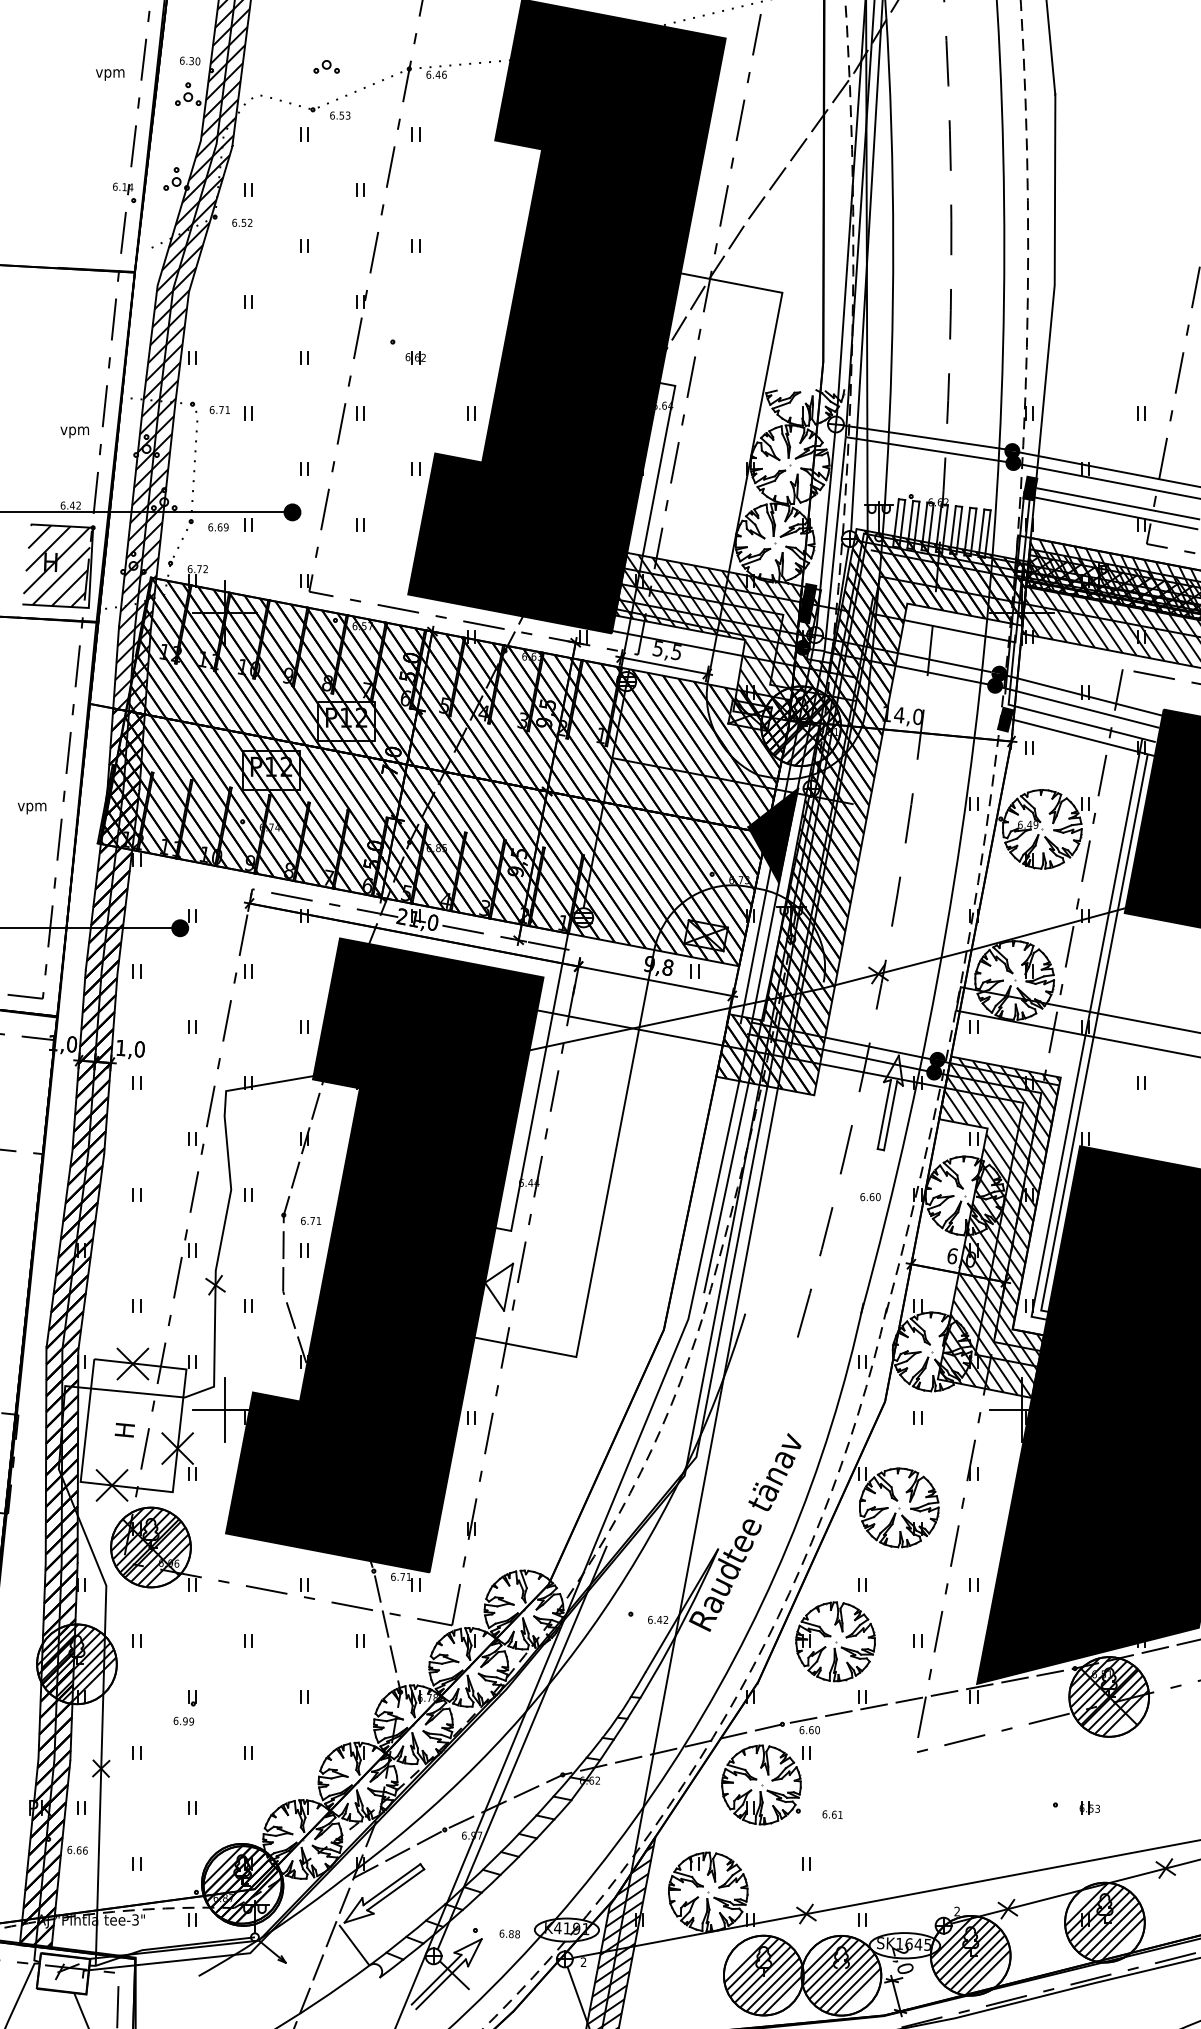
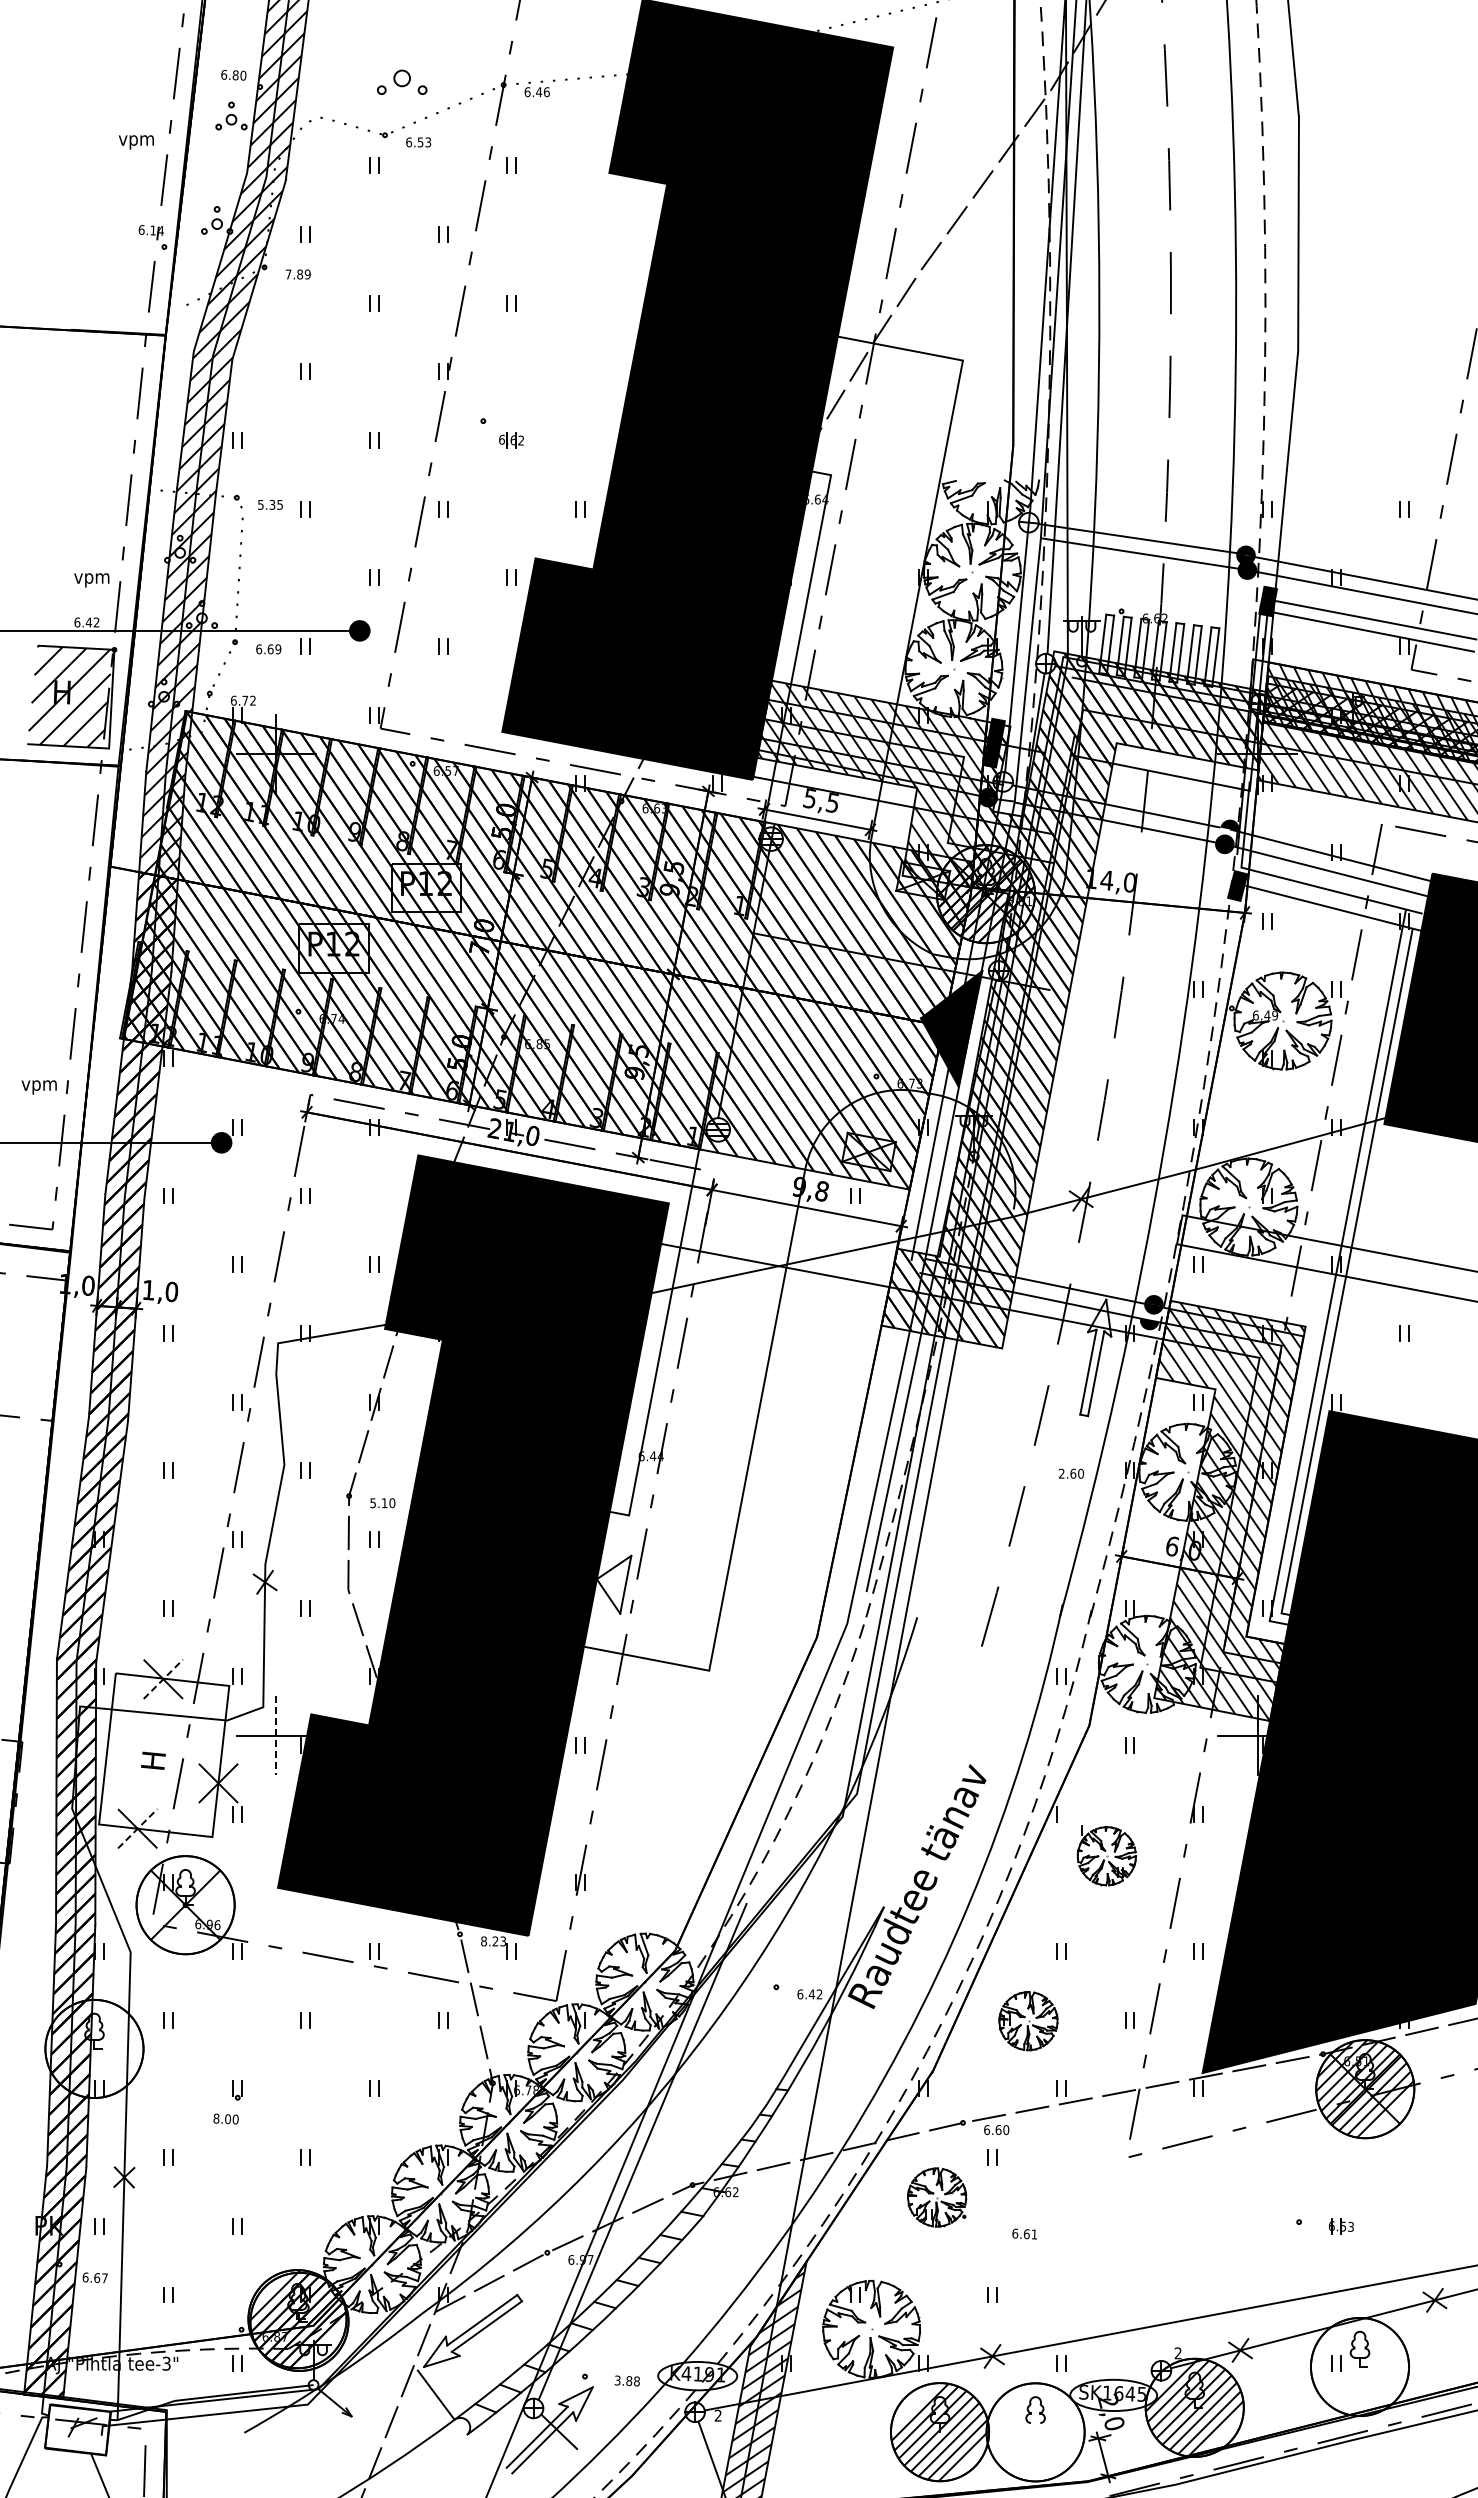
text: (191, 61) -> (235, 75), 6.30 -> 6.80
part: (326, 66) -> (401, 82), size x1.6
text: (109, 75) -> (135, 142), moved
text: (241, 222) -> (297, 274), 6.52 -> 7.89
text: (219, 409) -> (270, 504), 6.71 -> 5.35
text: (74, 432) -> (91, 580), moved
fill: (998, 676) -> (1229, 833), removed
text: (31, 808) -> (38, 1087), moved
fill: (933, 1069) -> (1149, 1316), removed
text: (862, 1196) -> (1061, 1473), 6.60 -> 2.60
text: (310, 1221) -> (382, 1503), 6.71 -> 5.10
line: (133, 1364) -> (163, 1679), solid -> dashed
line: (224, 1410) -> (276, 1736), solid -> dashed
line: (111, 1485) -> (137, 1828), solid -> dashed
part: (899, 1507) -> (1106, 1855), size x0.6
hatch: (150, 1546) -> (185, 1904), removed
text: (401, 1577) -> (493, 1941), 6.71 -> 8.23
part: (835, 1641) -> (1028, 2020), size x0.6
hatch: (76, 1663) -> (93, 2048), removed
text: (183, 1720) -> (225, 2118), 6.99 -> 8.00
part: (760, 1784) -> (936, 2197), size x0.6
text: (85, 1850) -> (104, 2278), 6.66 -> 6.67
hatch: (1104, 1922) -> (1359, 2366), removed
text: (501, 1933) -> (617, 2380), 6.88 -> 3.88
hatch: (840, 1975) -> (1034, 2431), removed

